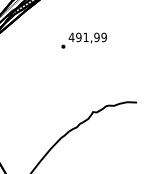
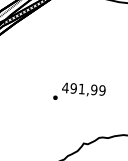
text: (83, 40) -> (78, 92), moved

